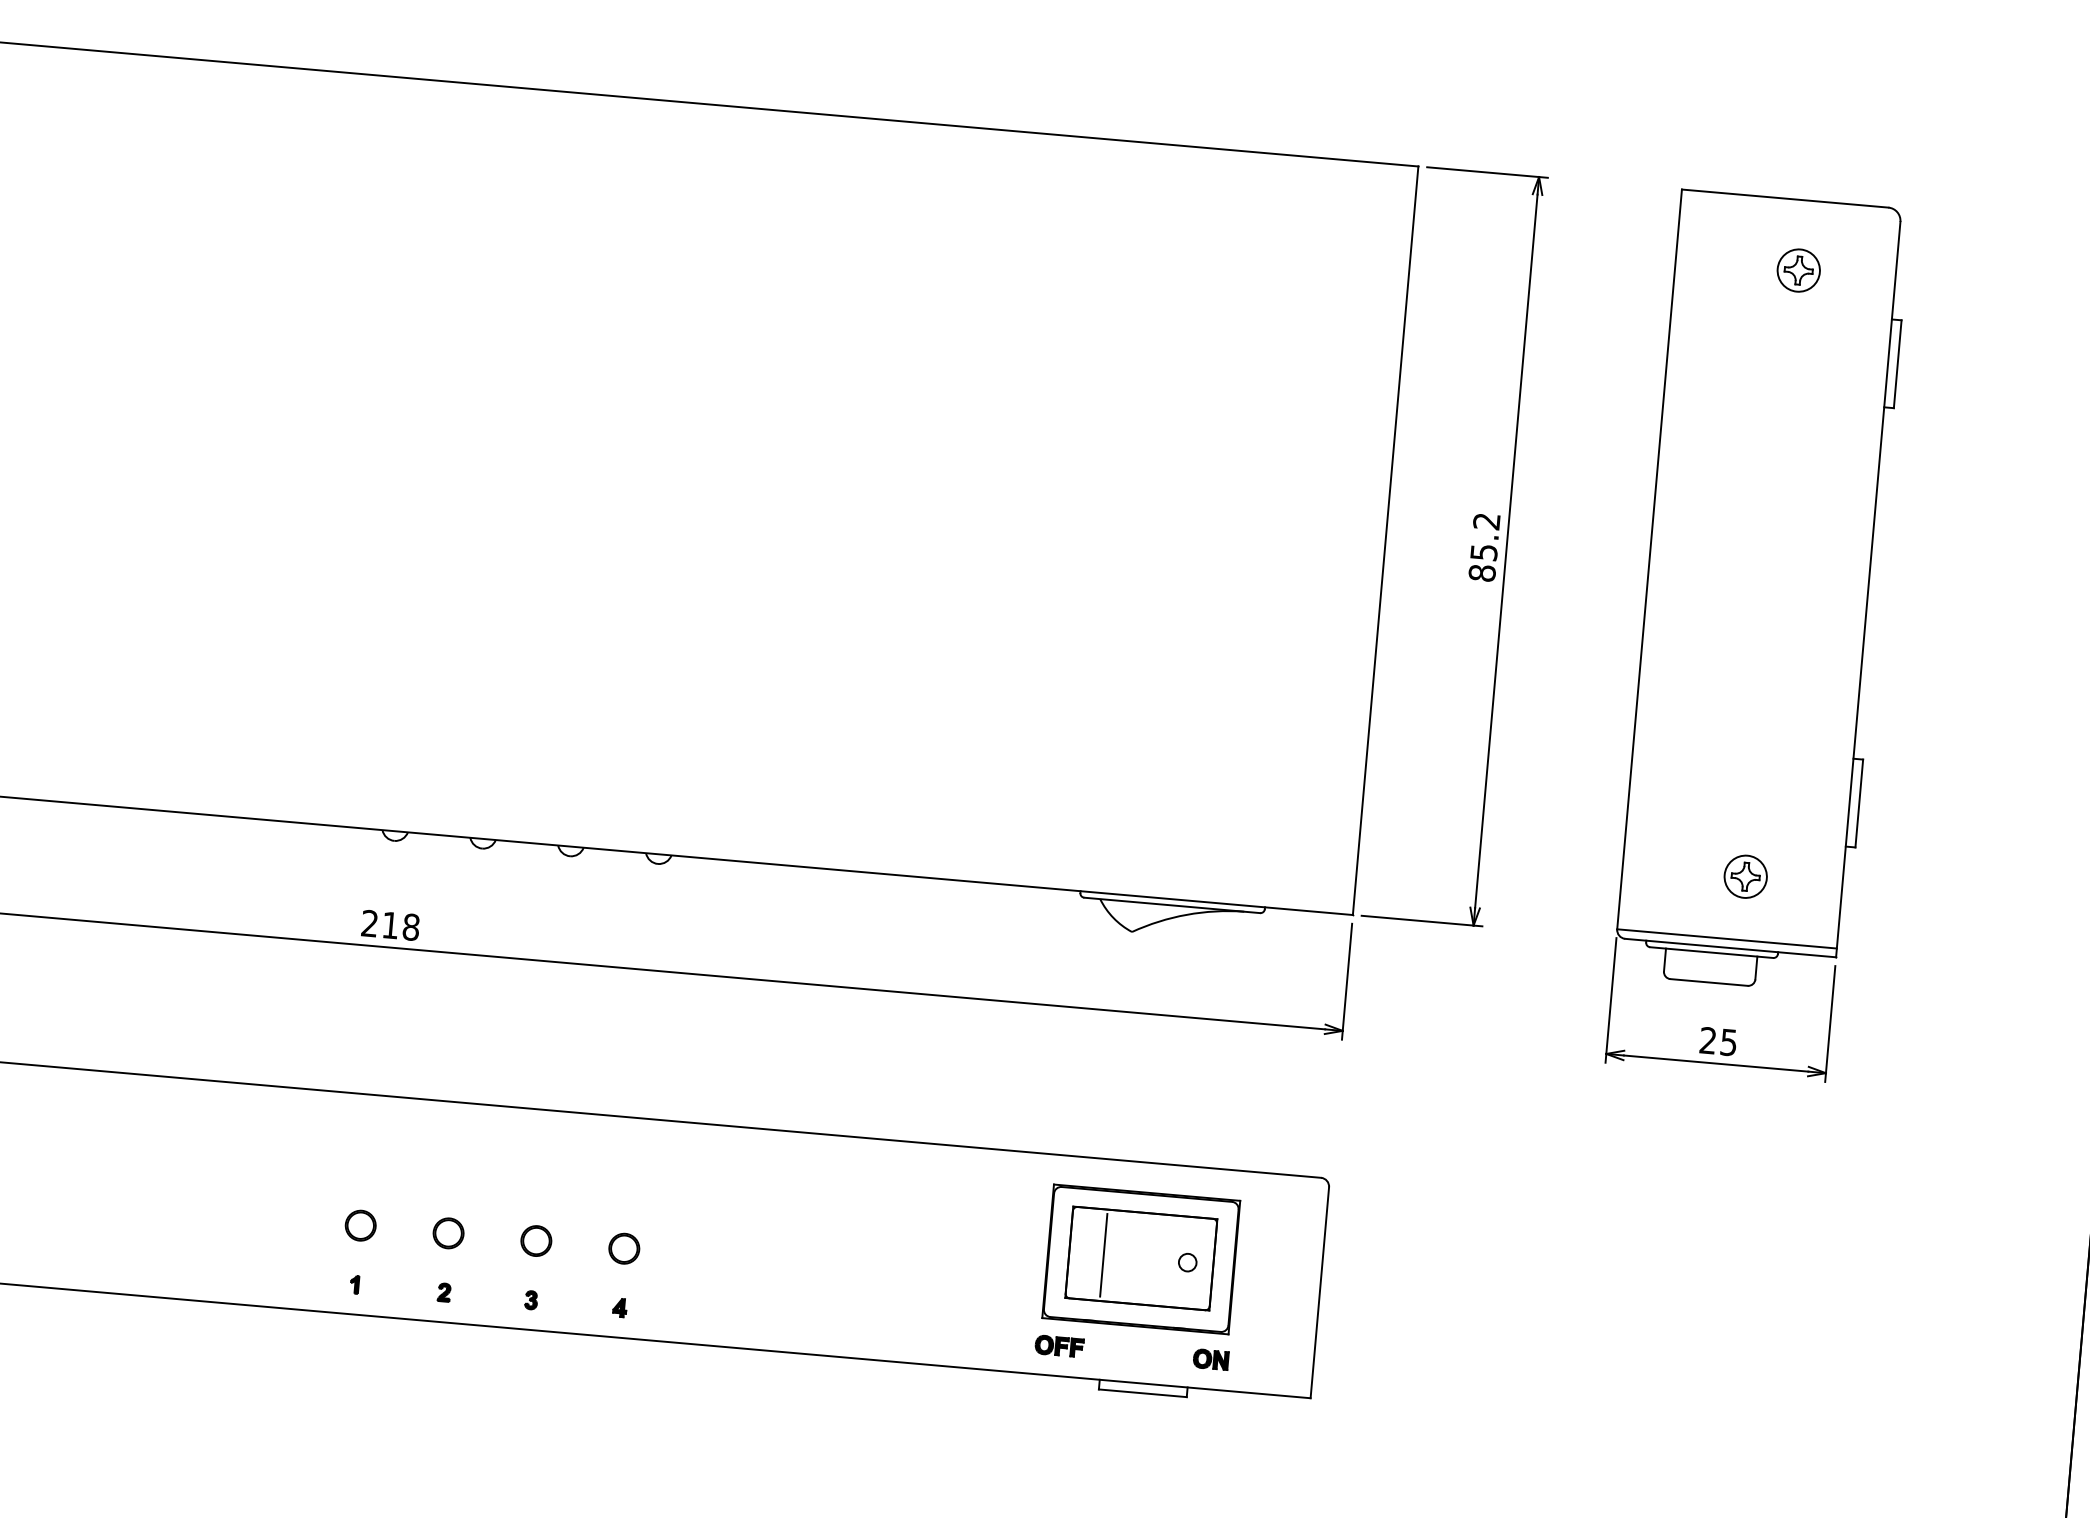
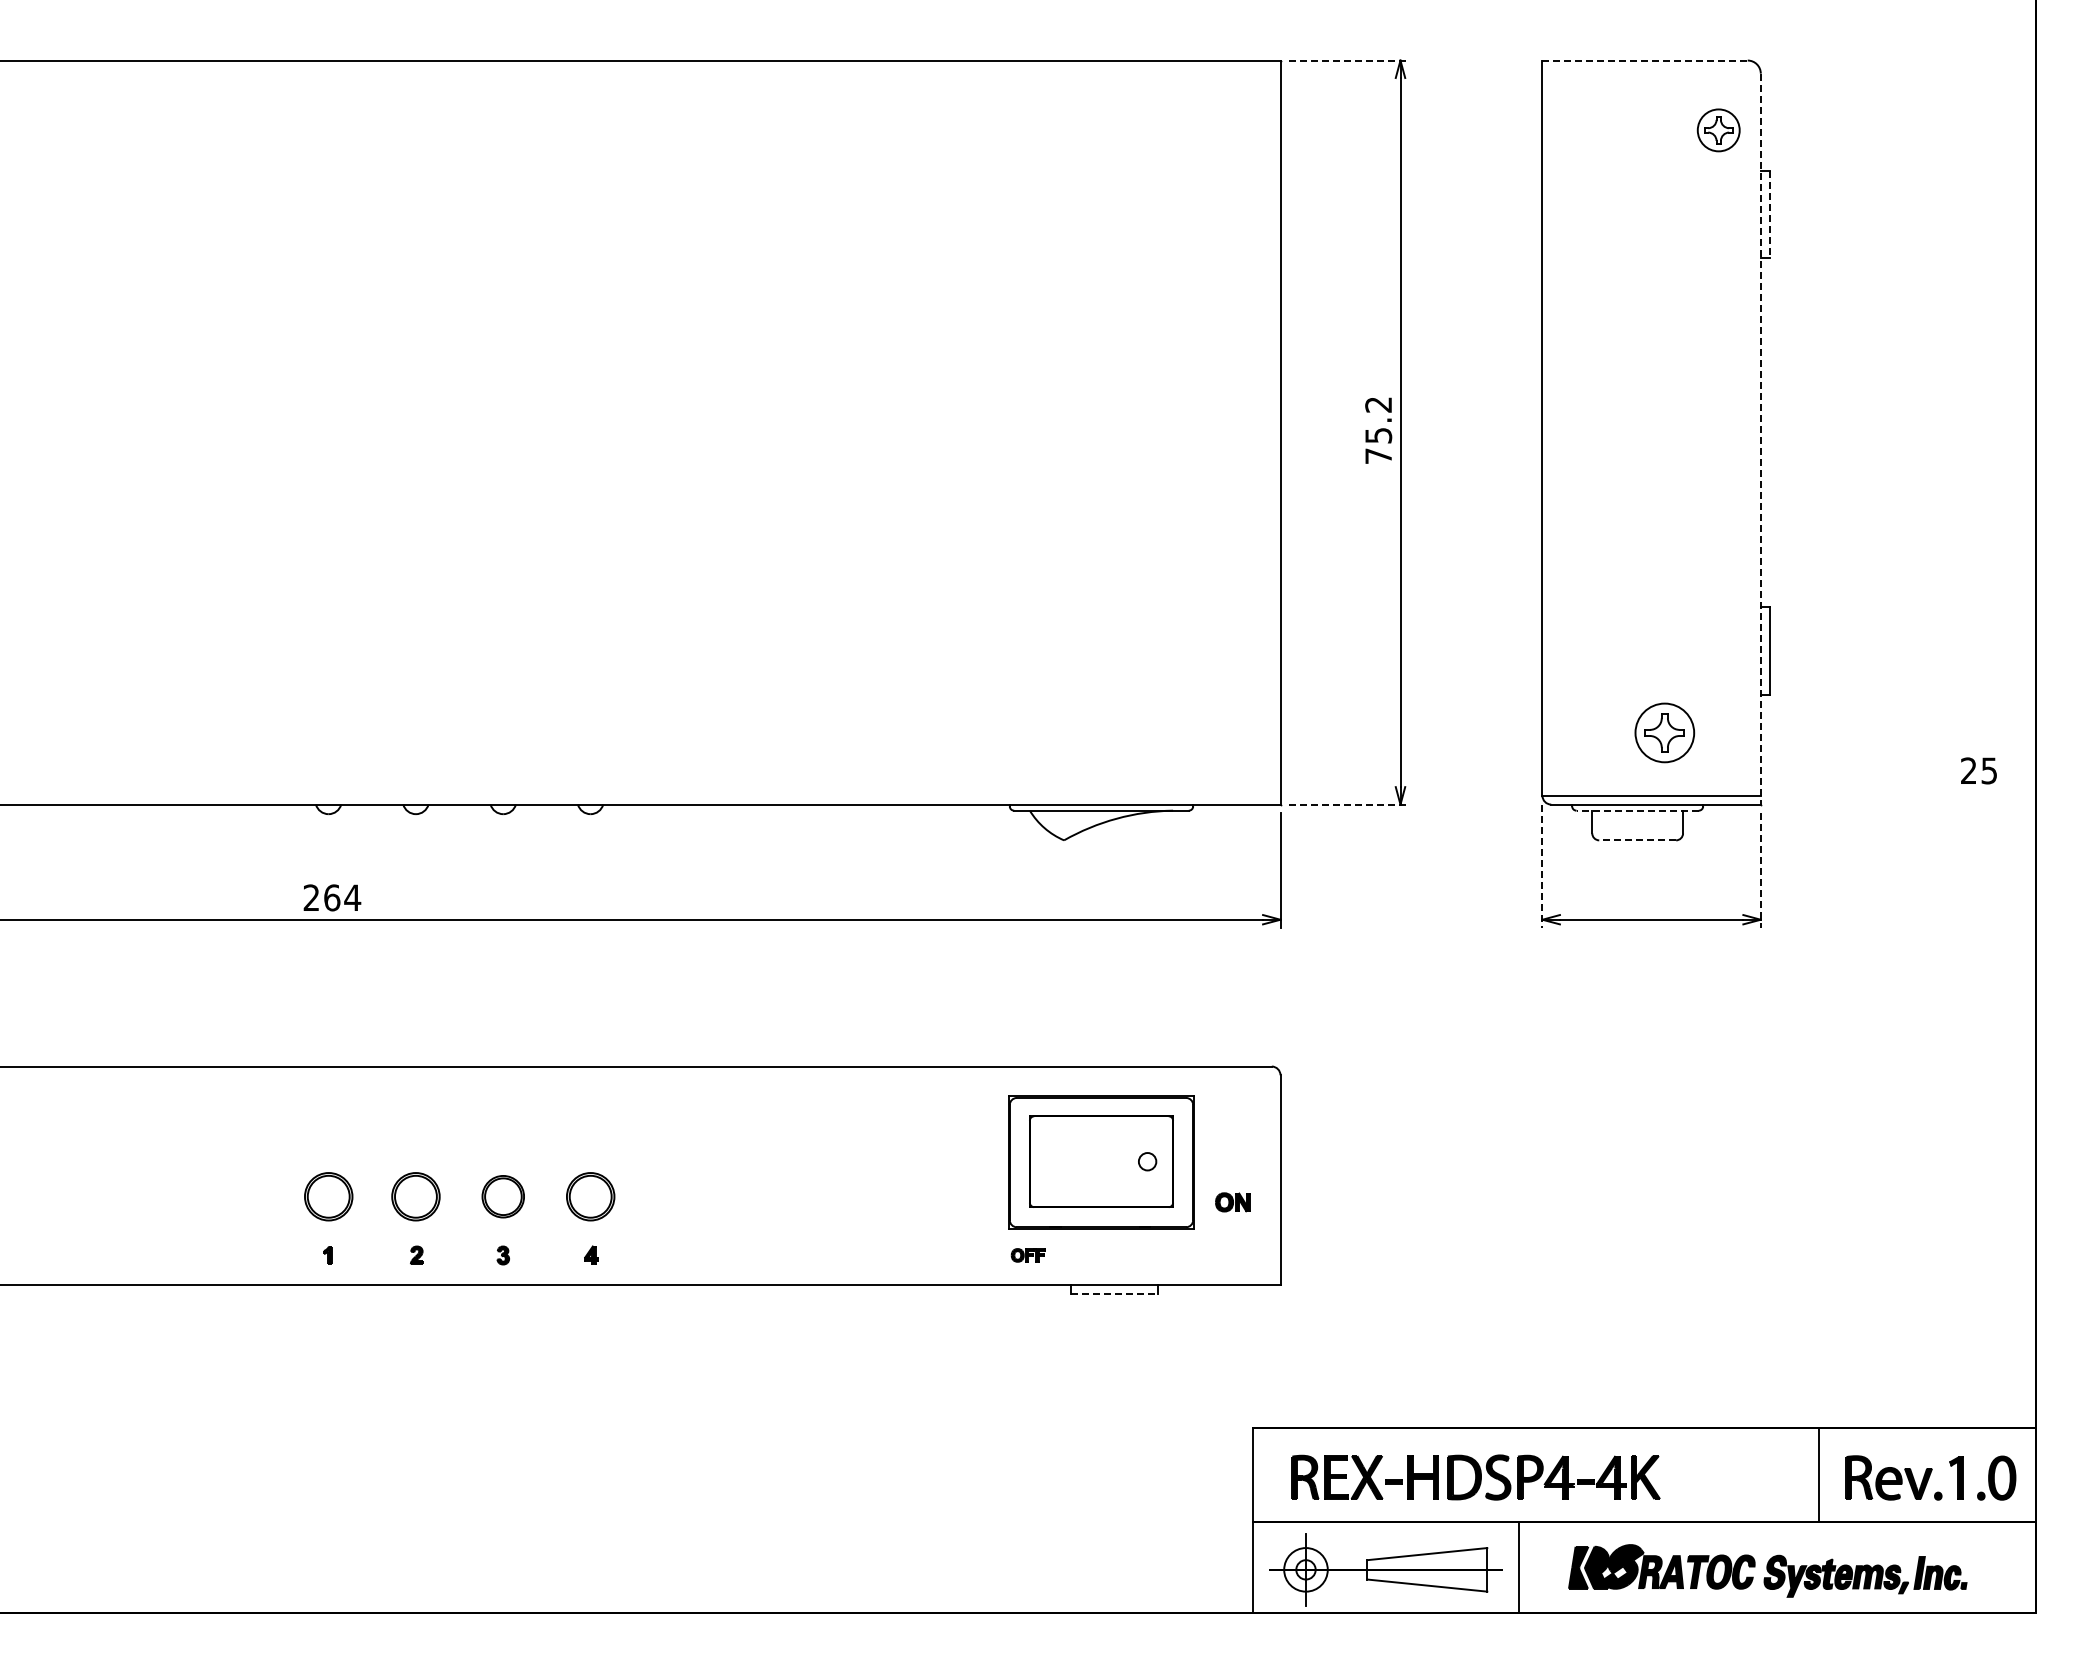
line: (1487, 172) -> (1349, 60), solid -> dashed
line: (1785, 198) -> (1645, 60), solid -> dashed
part: (1798, 270) -> (1718, 130), moved
line: (1897, 364) -> (1770, 214), solid -> dashed
text: (1482, 573) -> (1378, 456), 85.2 -> 75.2
line: (1867, 589) -> (1760, 439), solid -> dashed
part: (1745, 876) -> (1664, 732), size x1.4
line: (1422, 921) -> (1349, 804), solid -> dashed
text: (401, 925) -> (342, 897), 218 -> 264
line: (1711, 952) -> (1637, 810), solid -> dashed
line: (1708, 982) -> (1637, 840), solid -> dashed
line: (1611, 1000) -> (1542, 866), solid -> dashed
line: (1829, 1023) -> (1760, 870), solid -> dashed
text: (1717, 1041) -> (1978, 770), moved
part: (360, 1225) -> (328, 1196), size x1.6
part: (448, 1233) -> (415, 1196), size x1.6
part: (535, 1240) -> (502, 1196), size x1.4
part: (624, 1248) -> (590, 1196), size x1.6
line: (1104, 1255) -> (1064, 1161), removed
part: (1058, 1346) -> (1027, 1255), size x0.7
part: (1210, 1359) -> (1232, 1202), moved
line: (1142, 1393) -> (1114, 1294), solid -> dashed

